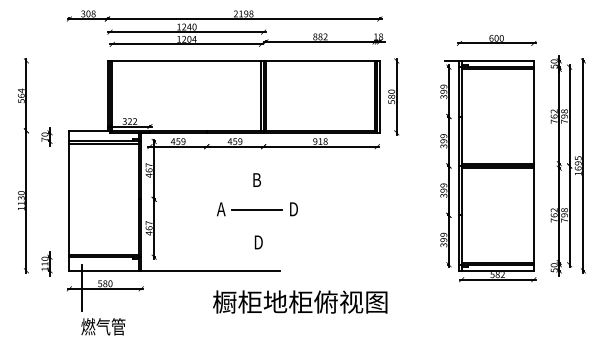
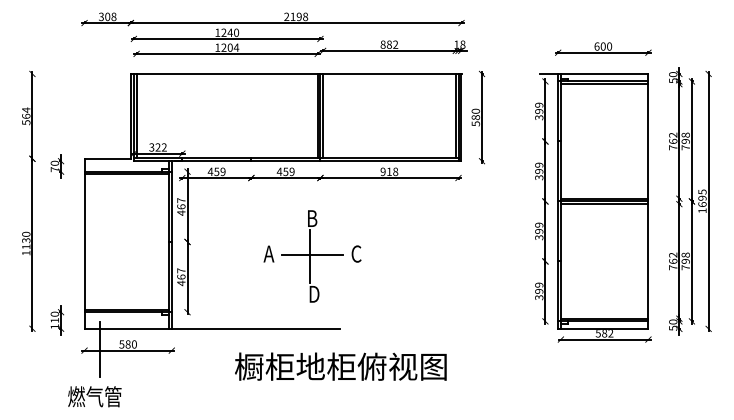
text: (293, 208) -> (356, 253), D -> C
line: (255, 211) -> (310, 256), added
text: (299, 301) -> (340, 366), moved
text: (103, 326) -> (94, 396), moved

